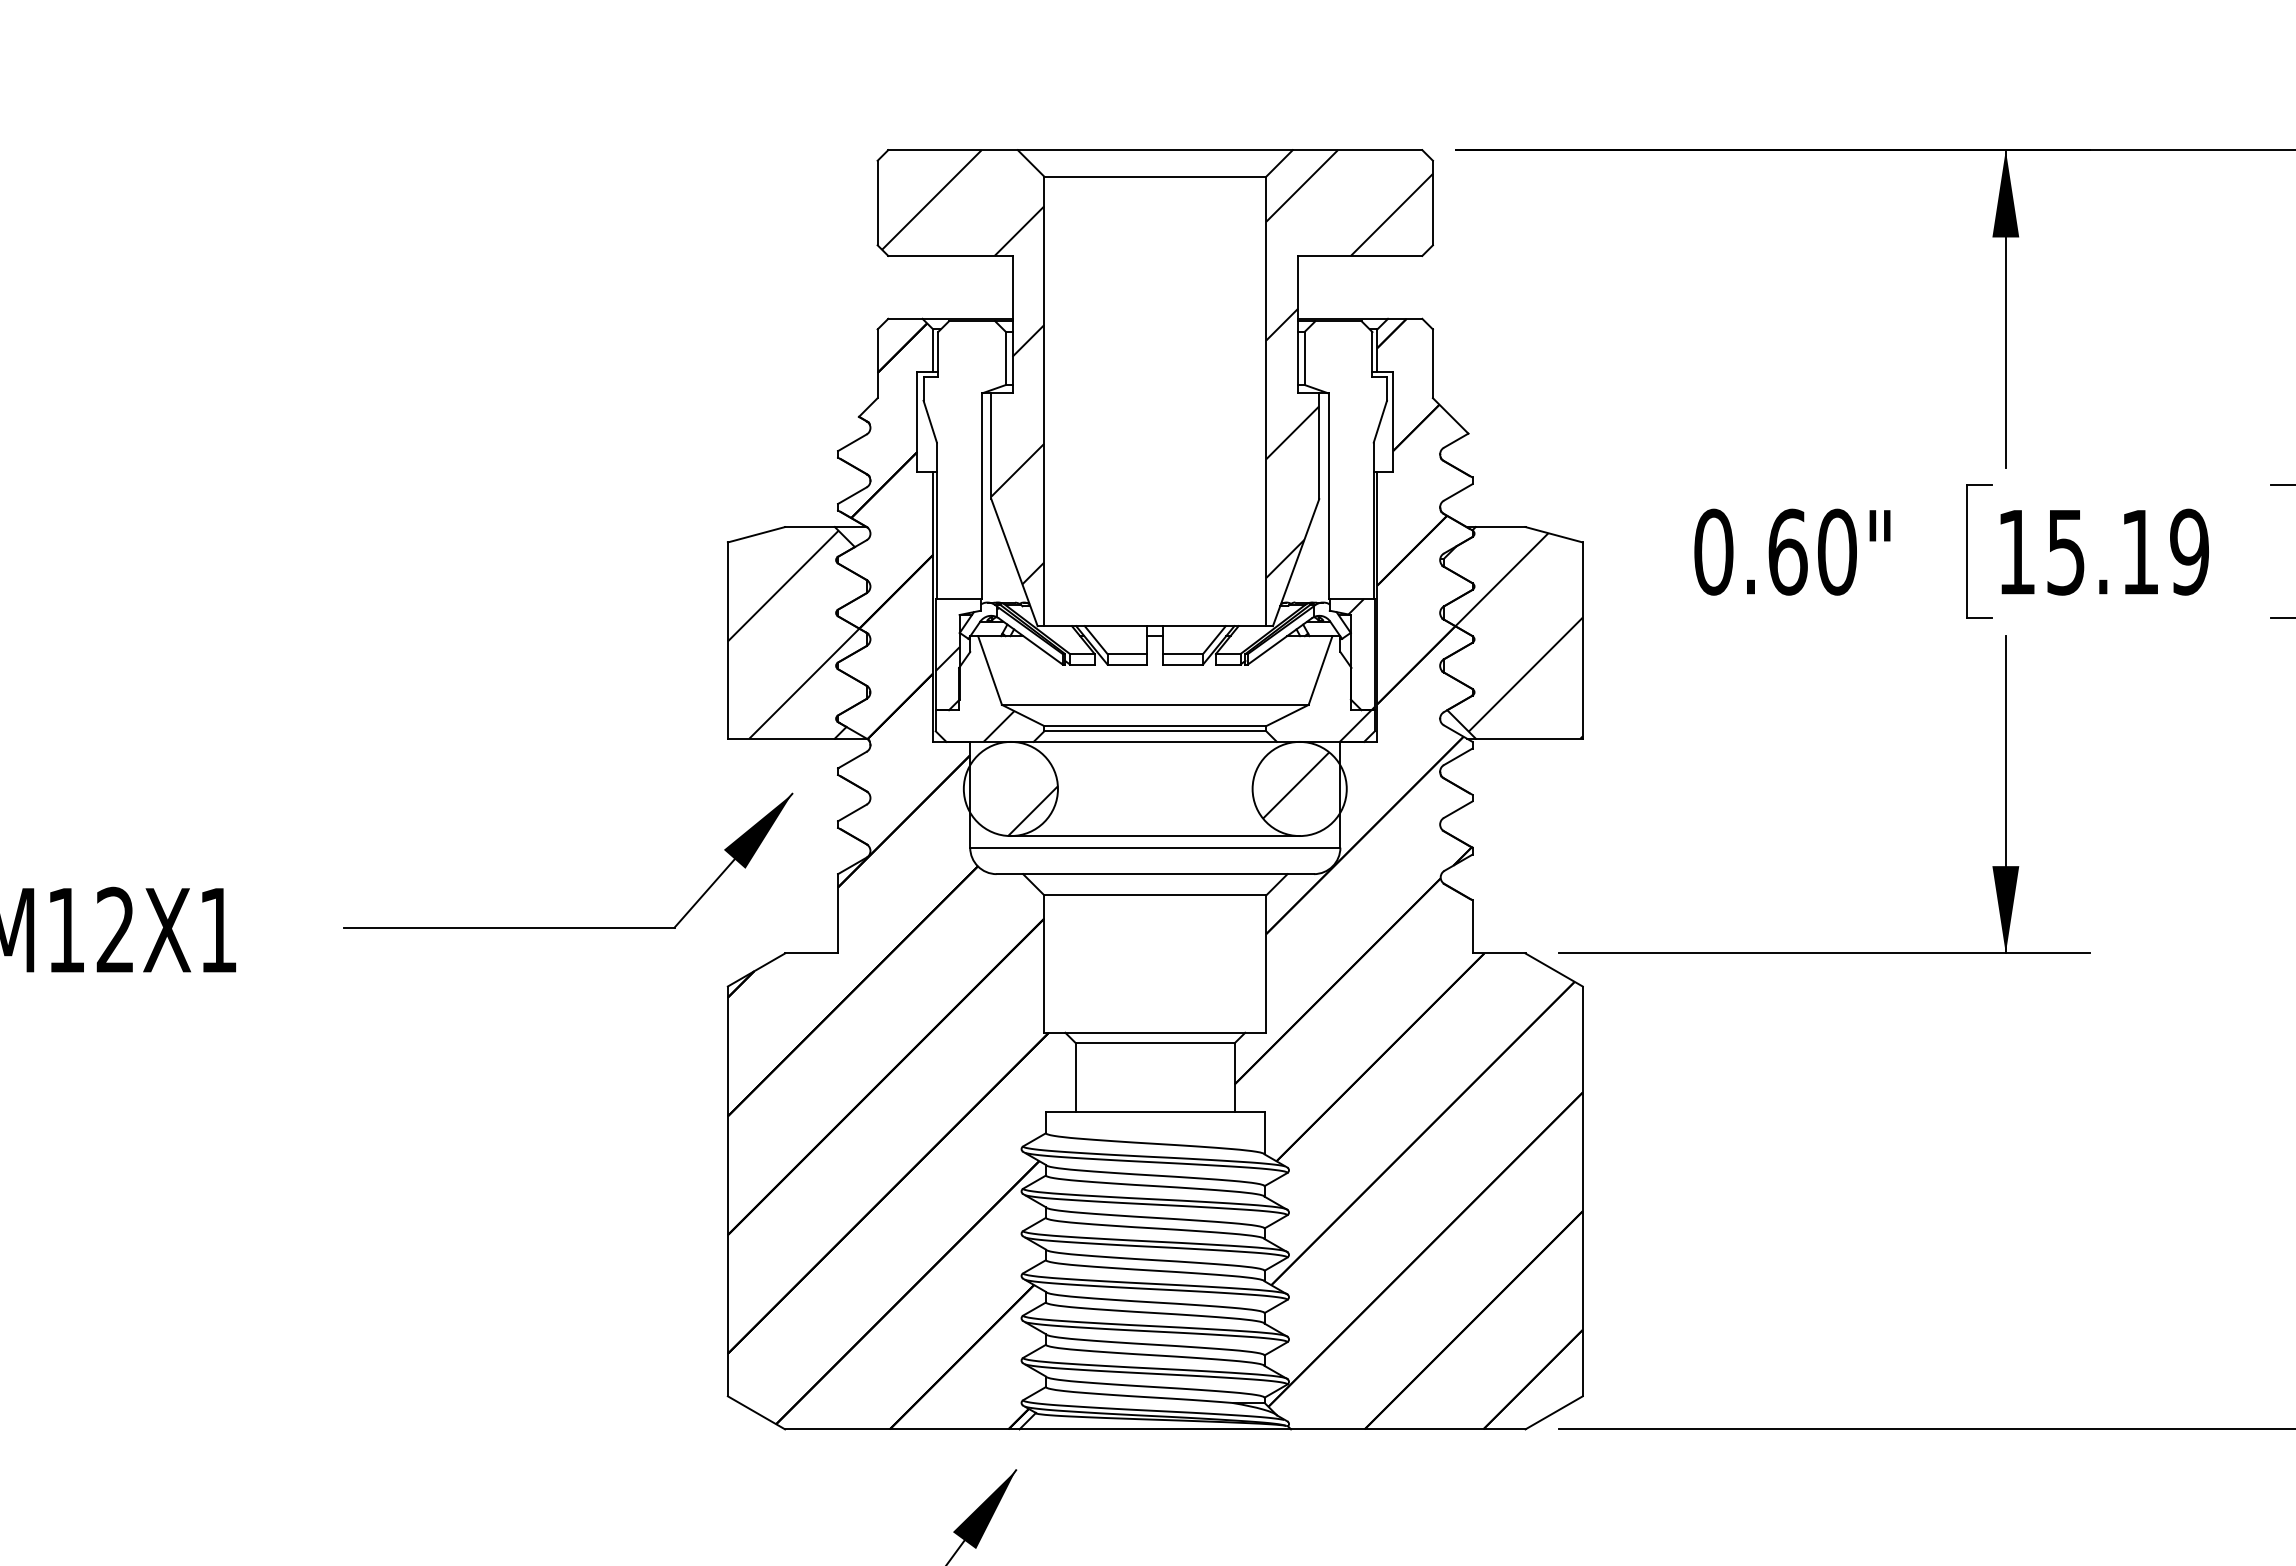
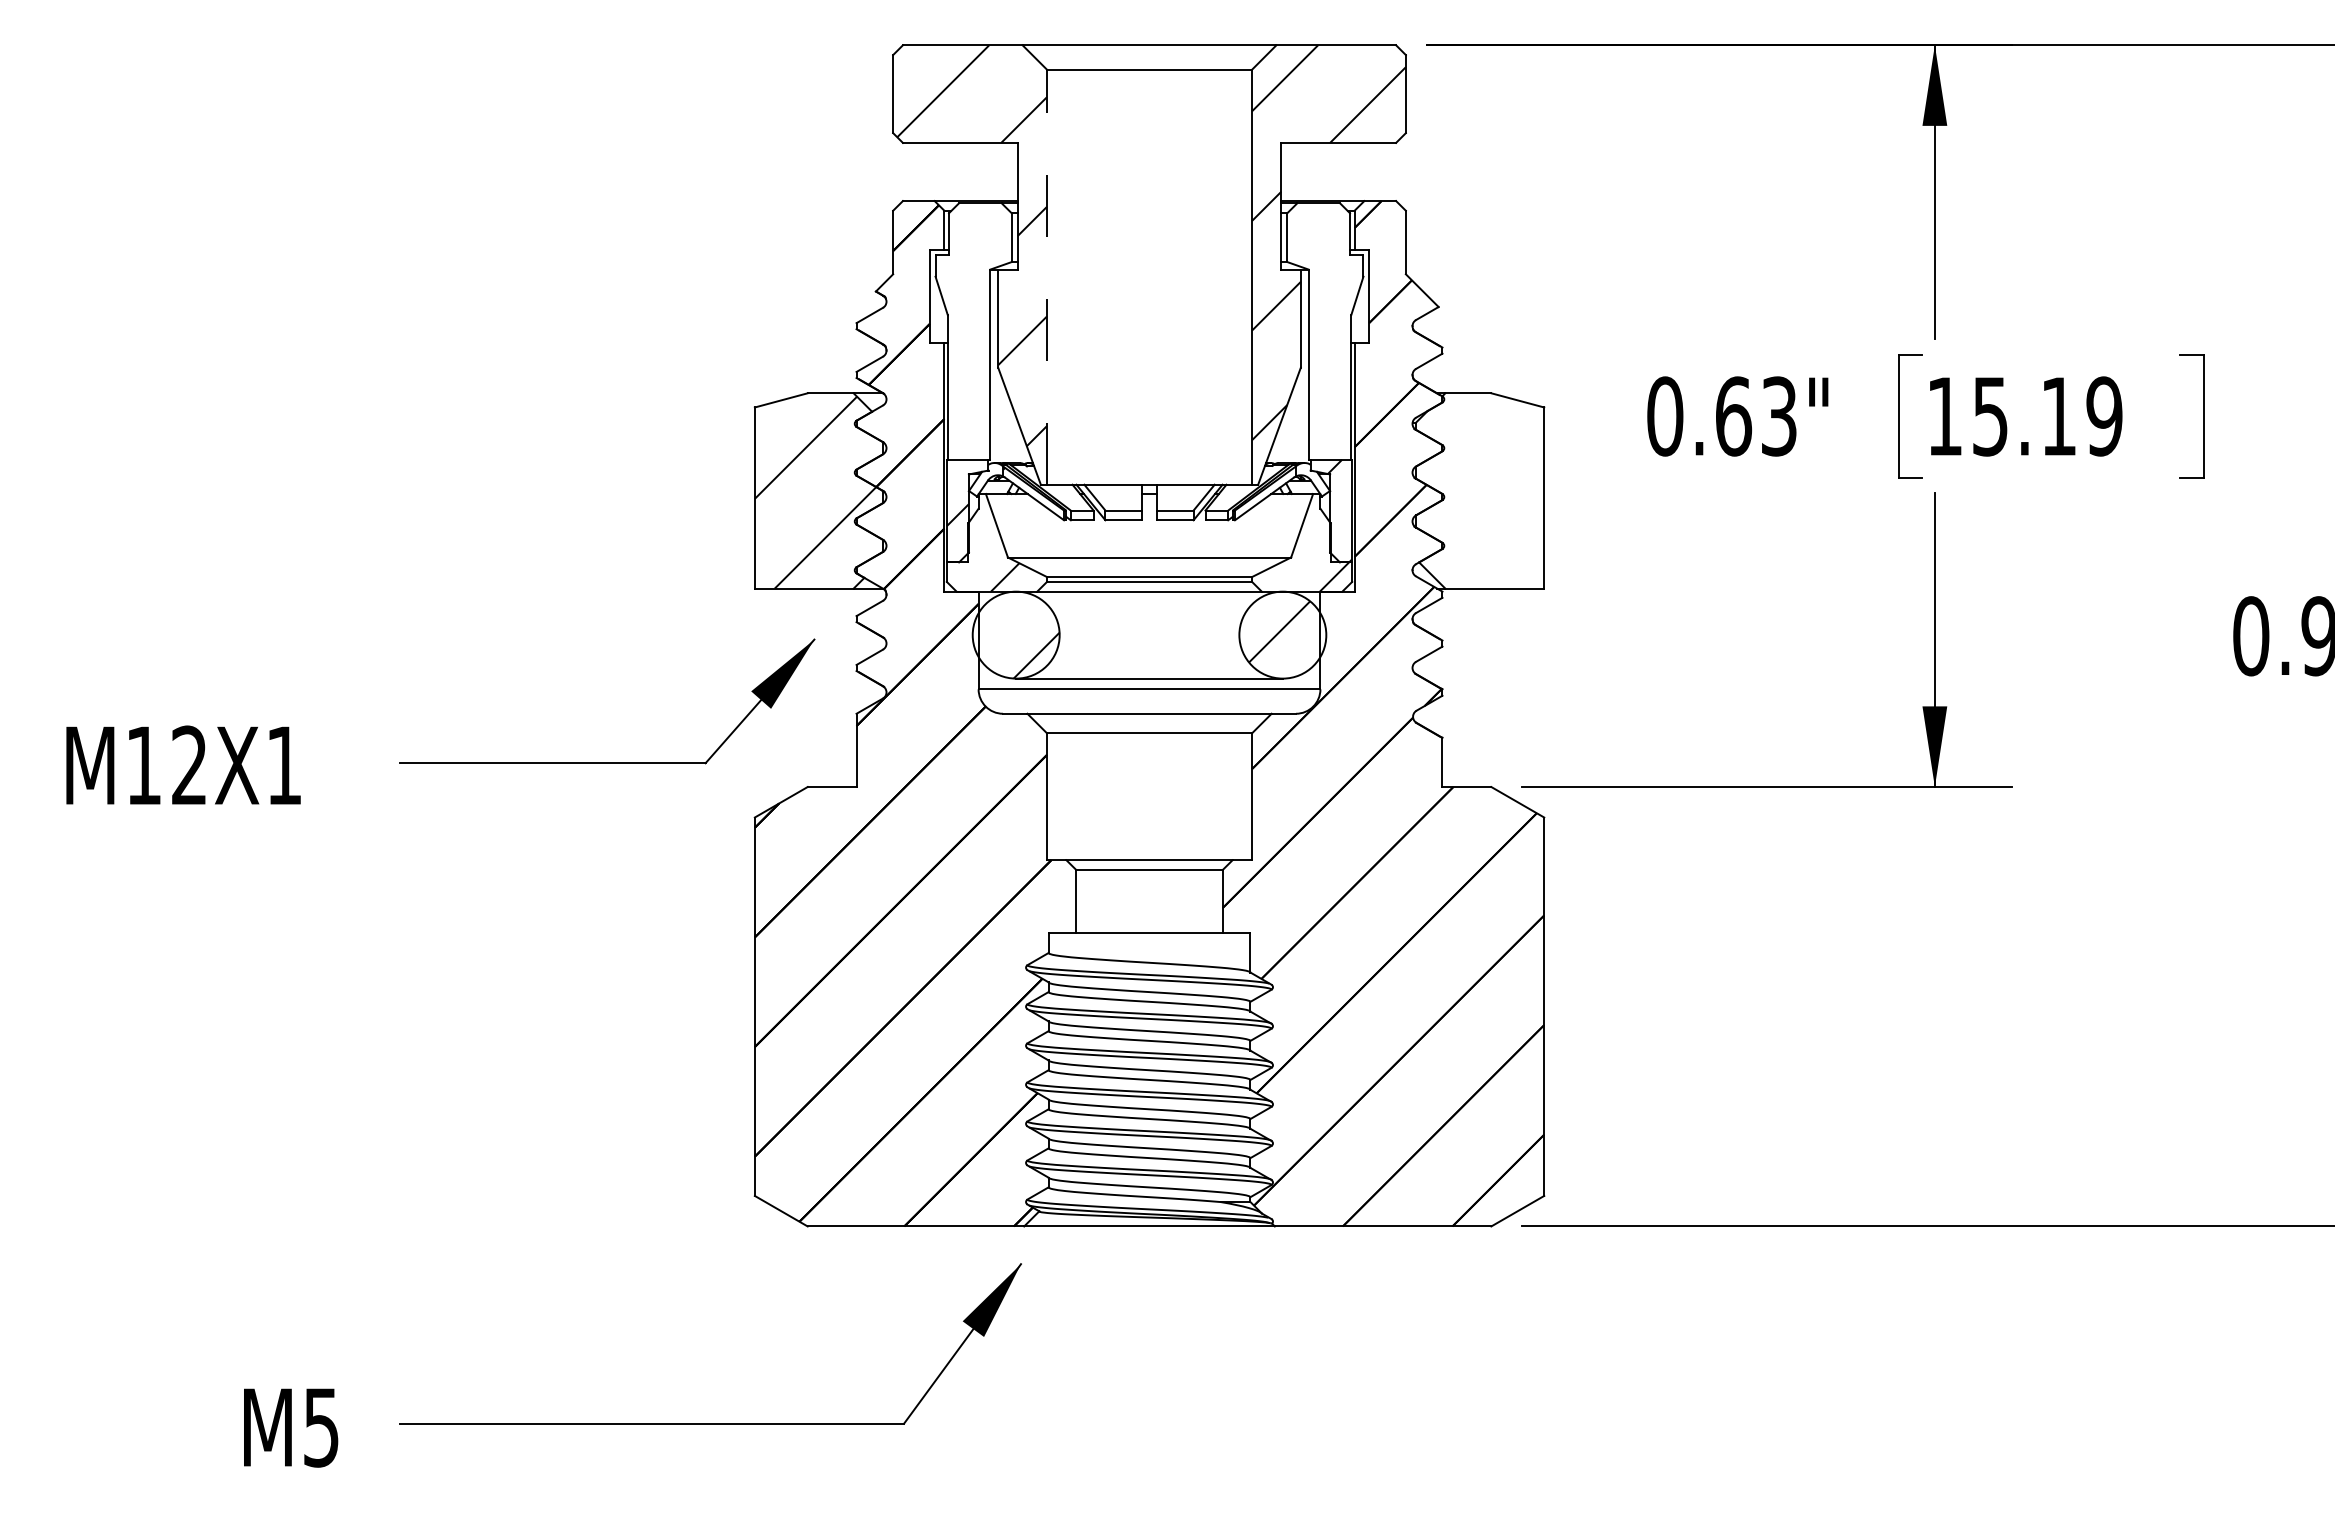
line: (1044, 401) -> (1047, 277), solid -> dashed
text: (1837, 552) -> (1779, 416), 0.60" -> 0.63"
hatch: (1519, 635) -> (1485, 493), removed

